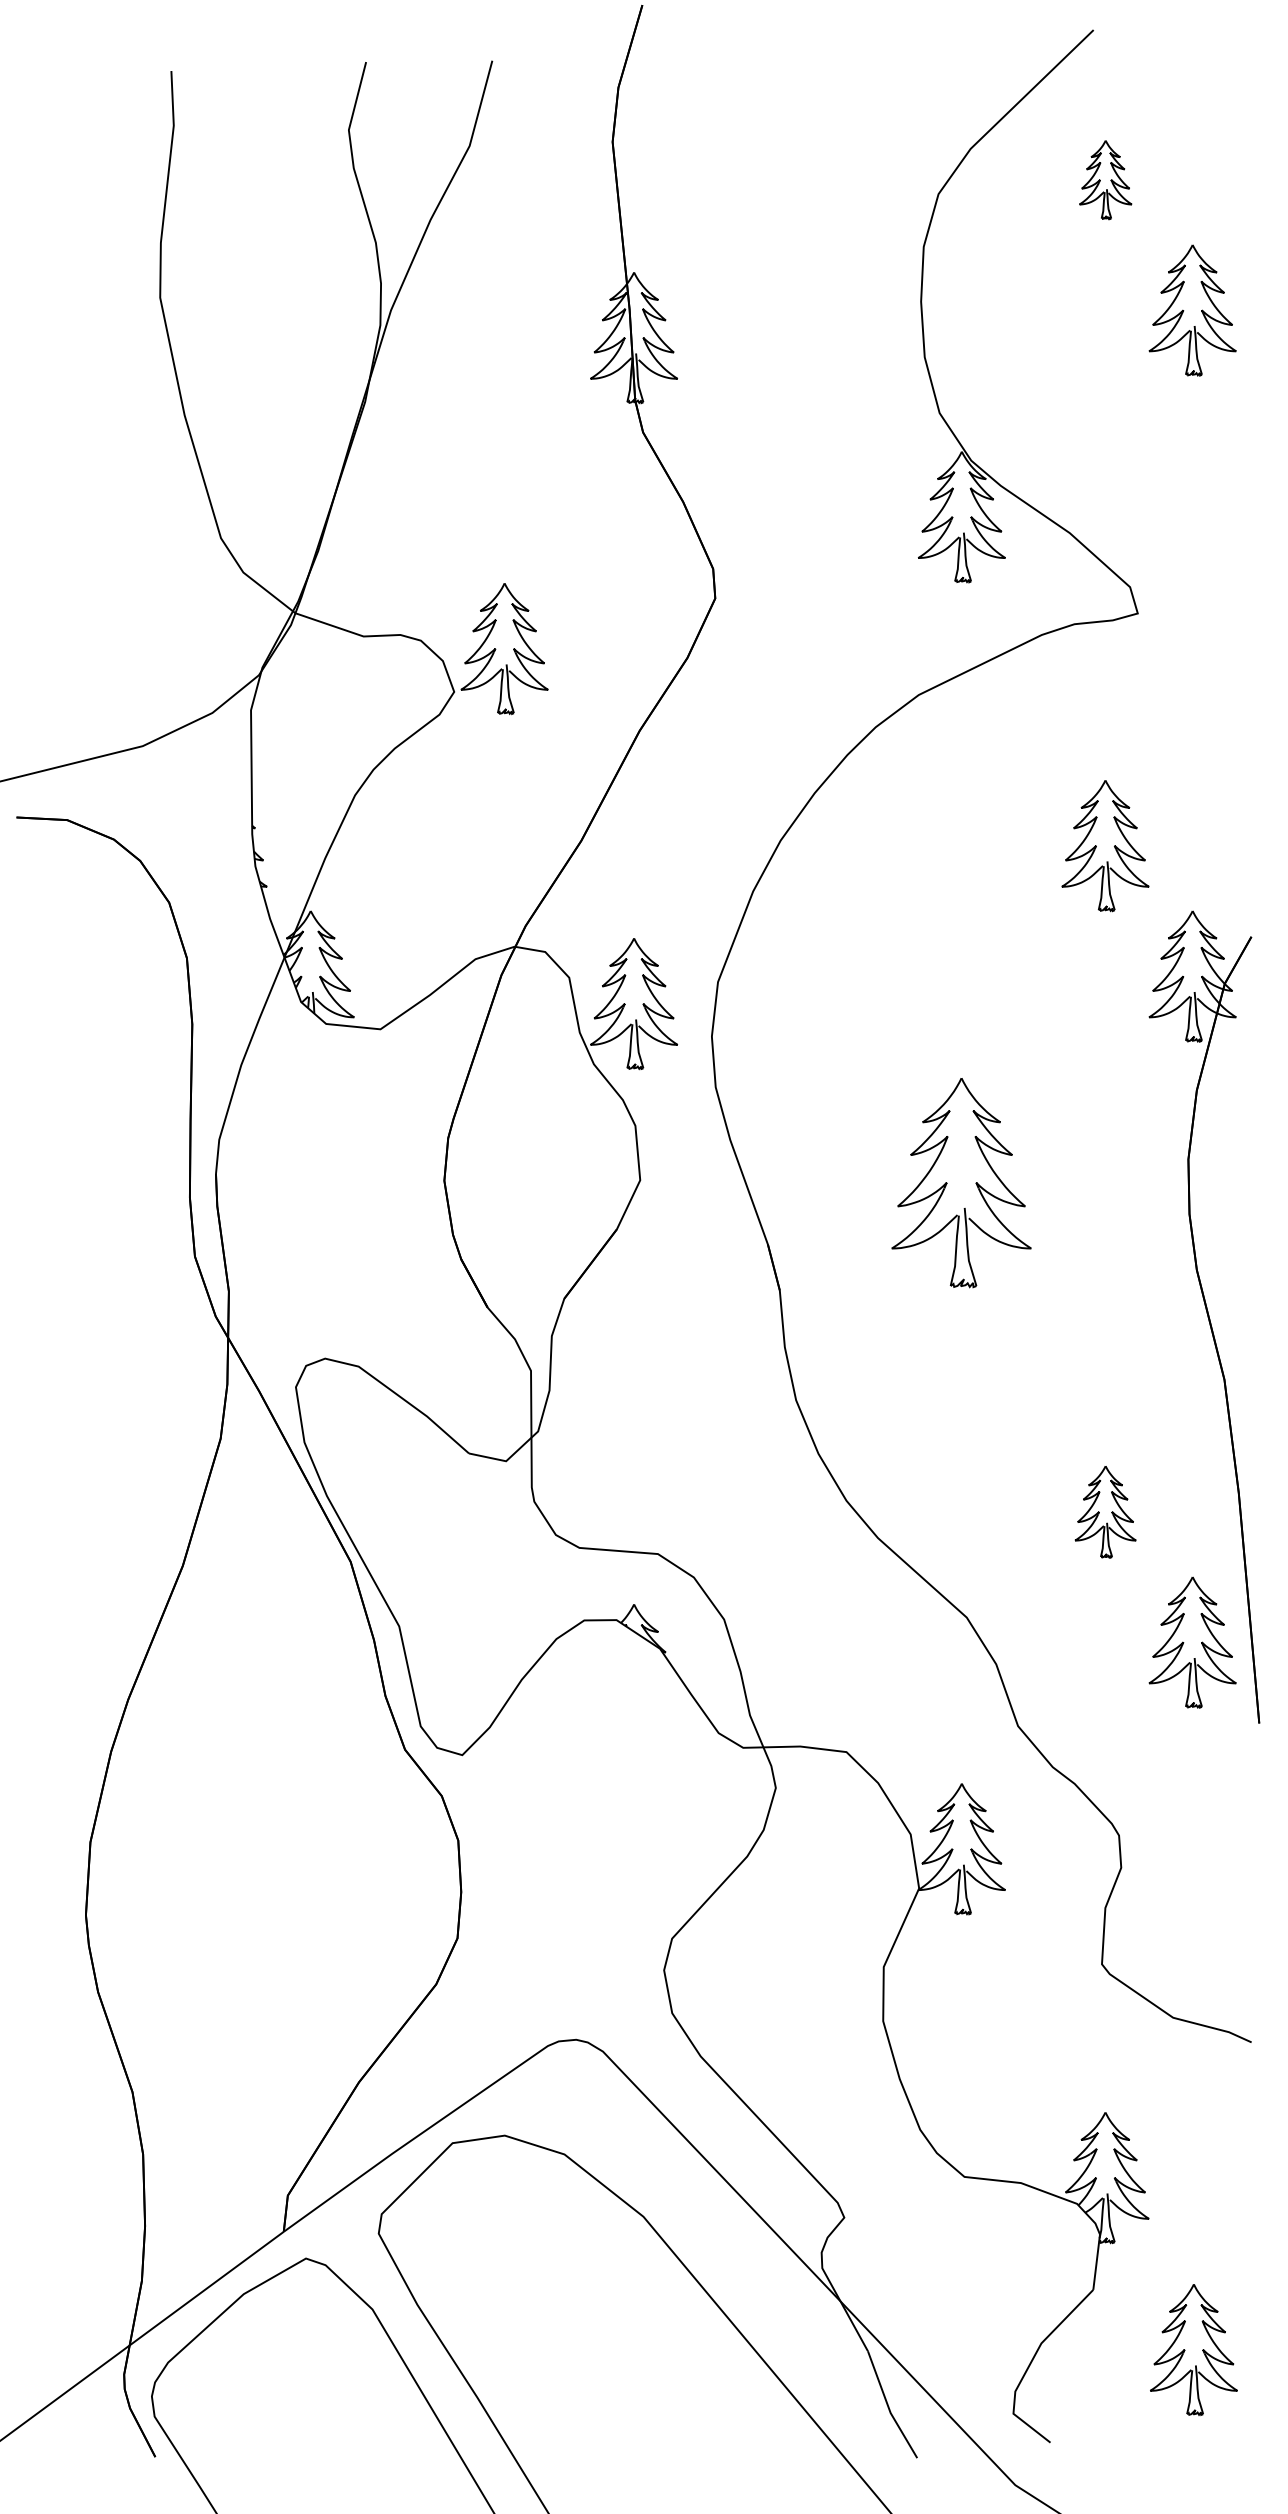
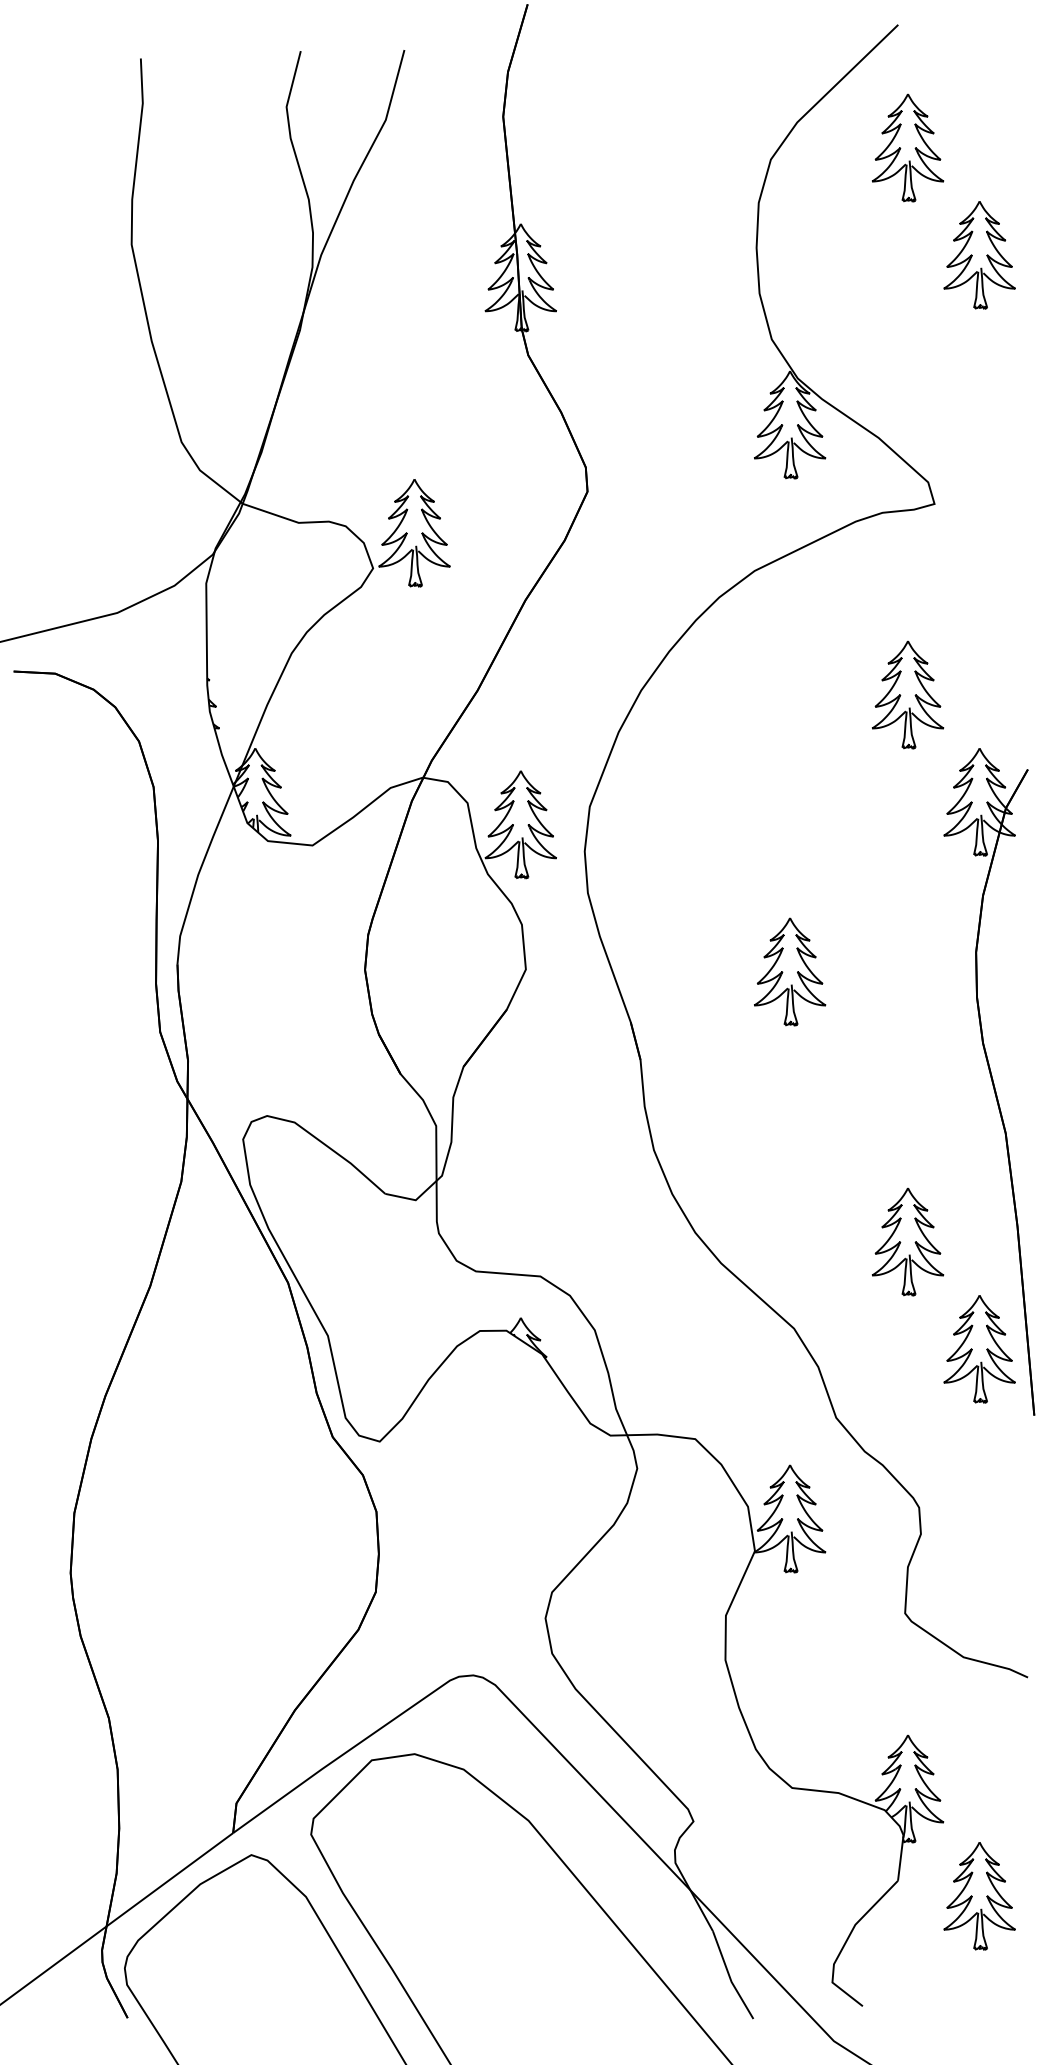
part: (1106, 179) -> (908, 147), size x1.67
part: (962, 1182) -> (790, 971), size x0.62
part: (1106, 1511) -> (908, 1241), size x1.43
part: (1193, 2350) -> (979, 1896), moved

